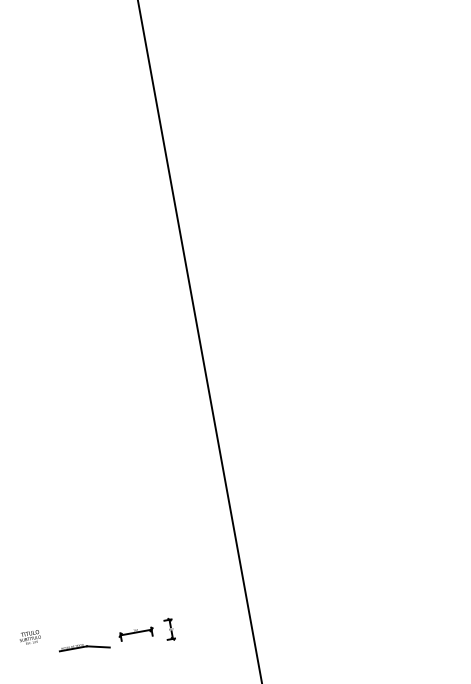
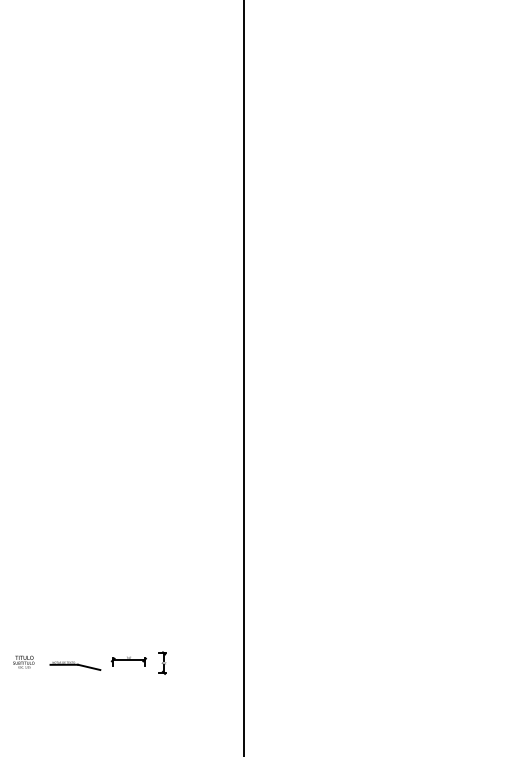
text: (29, 637) -> (23, 661), moved

